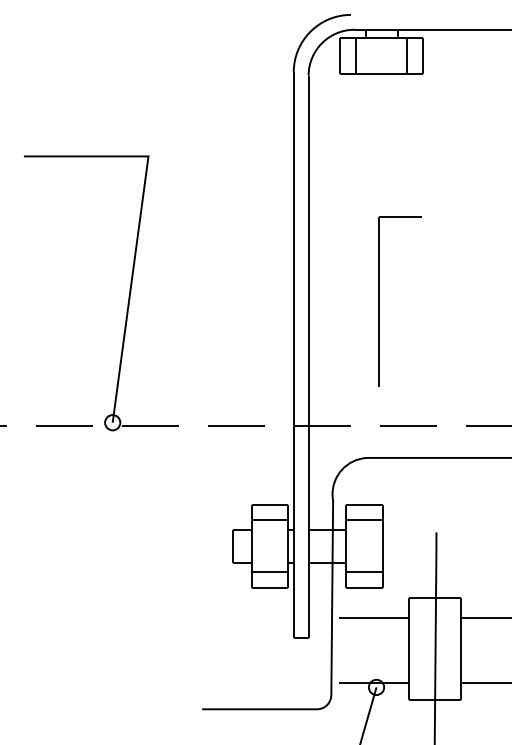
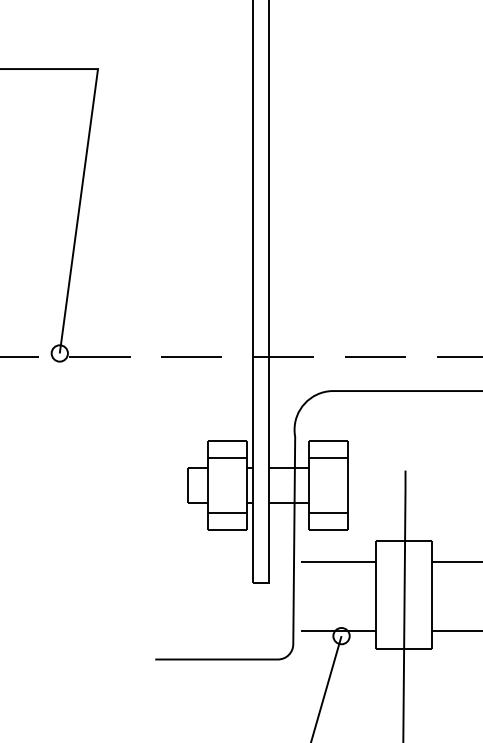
part: (379, 301) -> (344, 224), removed

